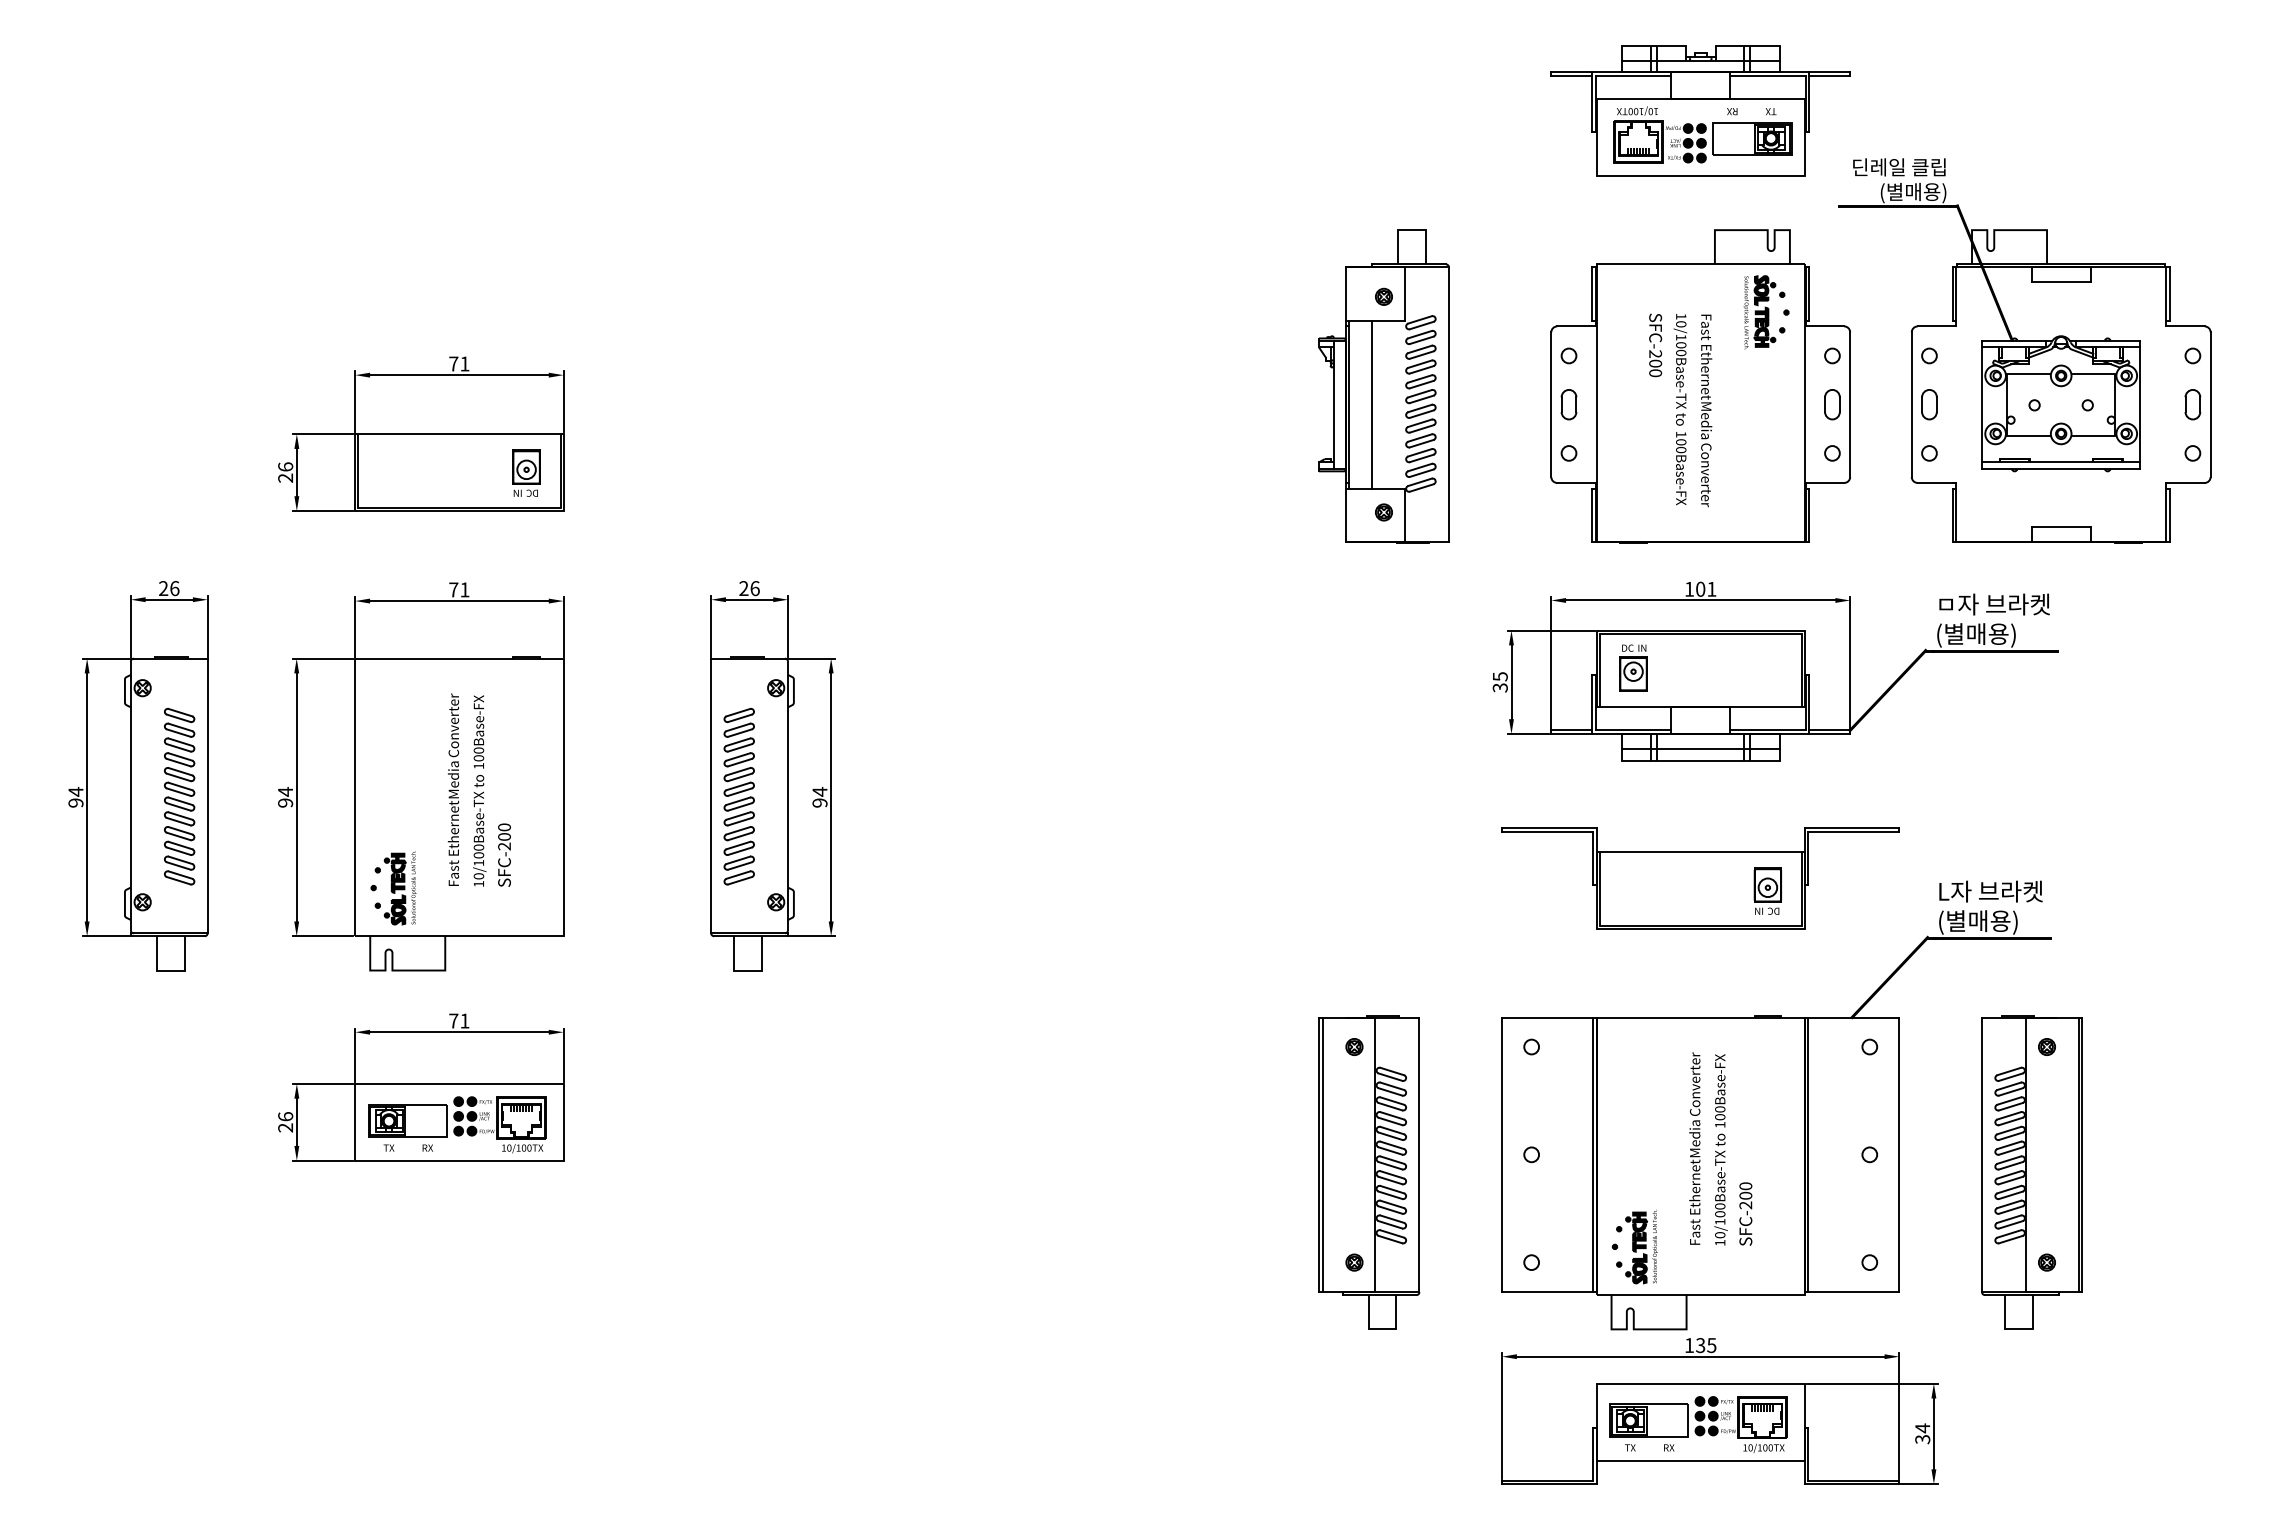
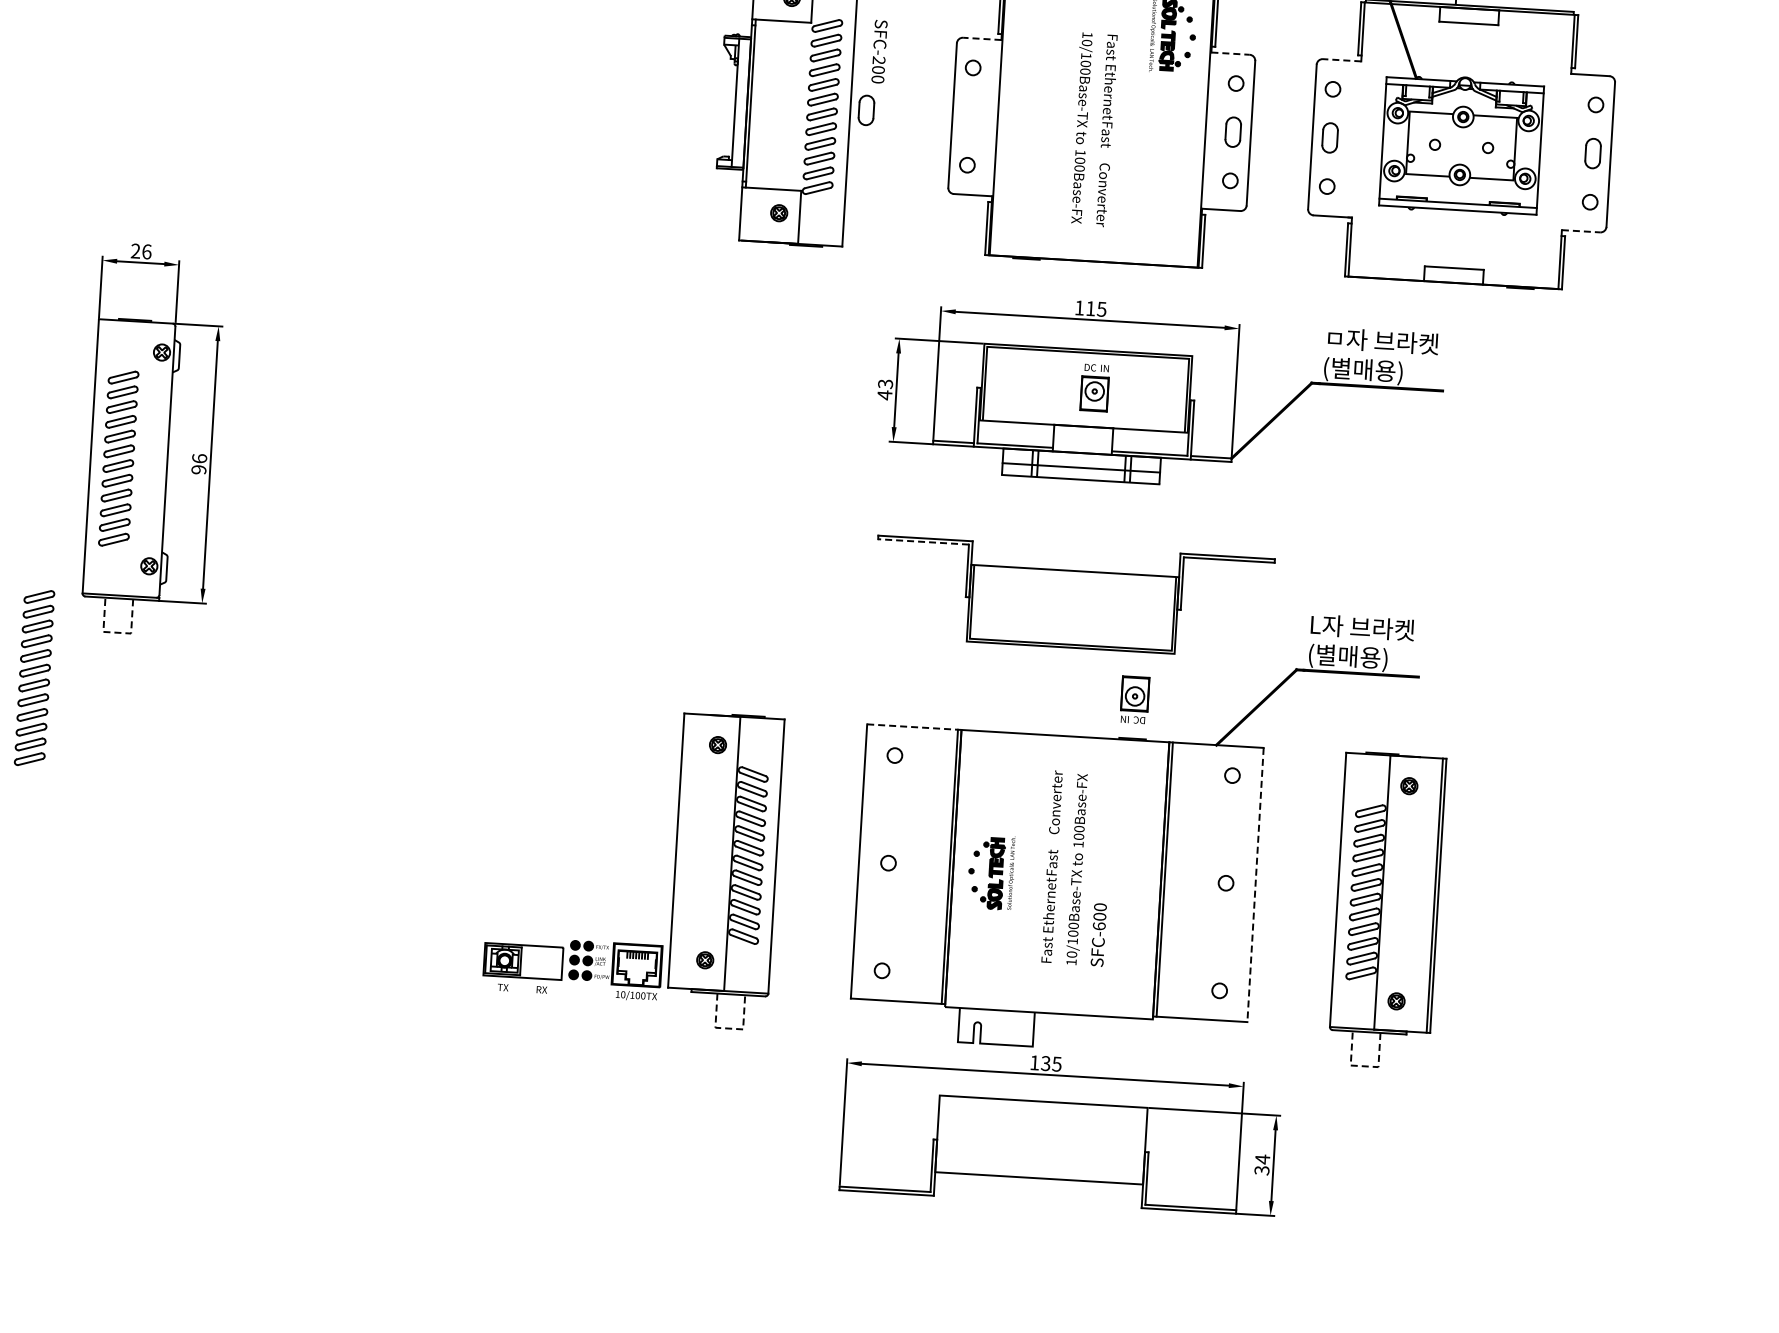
line: (1575, 326) -> (981, 38), solid -> dashed
line: (1825, 326) -> (1230, 53), solid -> dashed
line: (1936, 326) -> (1341, 60), solid -> dashed
text: (1655, 345) -> (879, 51), moved
line: (1372, 404) -> (774, 104), removed
part: (1568, 404) -> (865, 110), moved
text: (1706, 421) -> (1106, 141), Media -> Fast
line: (2186, 482) -> (1582, 230), solid -> dashed
text: (1706, 588) -> (1096, 308), 101 -> 115
part: (1633, 667) -> (1094, 387), moved
text: (1499, 682) -> (884, 389), 35 -> 43
text: (819, 791) -> (199, 458), 94 -> 96
line: (1547, 832) -> (923, 542), solid -> dashed
part: (1767, 890) -> (1134, 699), moved
line: (748, 970) -> (117, 632), solid -> dashed
line: (1549, 1017) -> (914, 727), solid -> dashed
part: (667, 1020) -> (33, 677), added
text: (1694, 1138) -> (1052, 856), Media -> Fast
line: (1322, 1154) -> (679, 850), removed
line: (1899, 1155) -> (1255, 885), solid -> dashed
text: (1745, 1205) -> (1098, 926), SFC-200 -> SFC-600
part: (1634, 1246) -> (991, 871), moved
line: (1382, 1329) -> (729, 1028), solid -> dashed
line: (2018, 1329) -> (1364, 1066), solid -> dashed
part: (1698, 1424) -> (572, 968), moved

